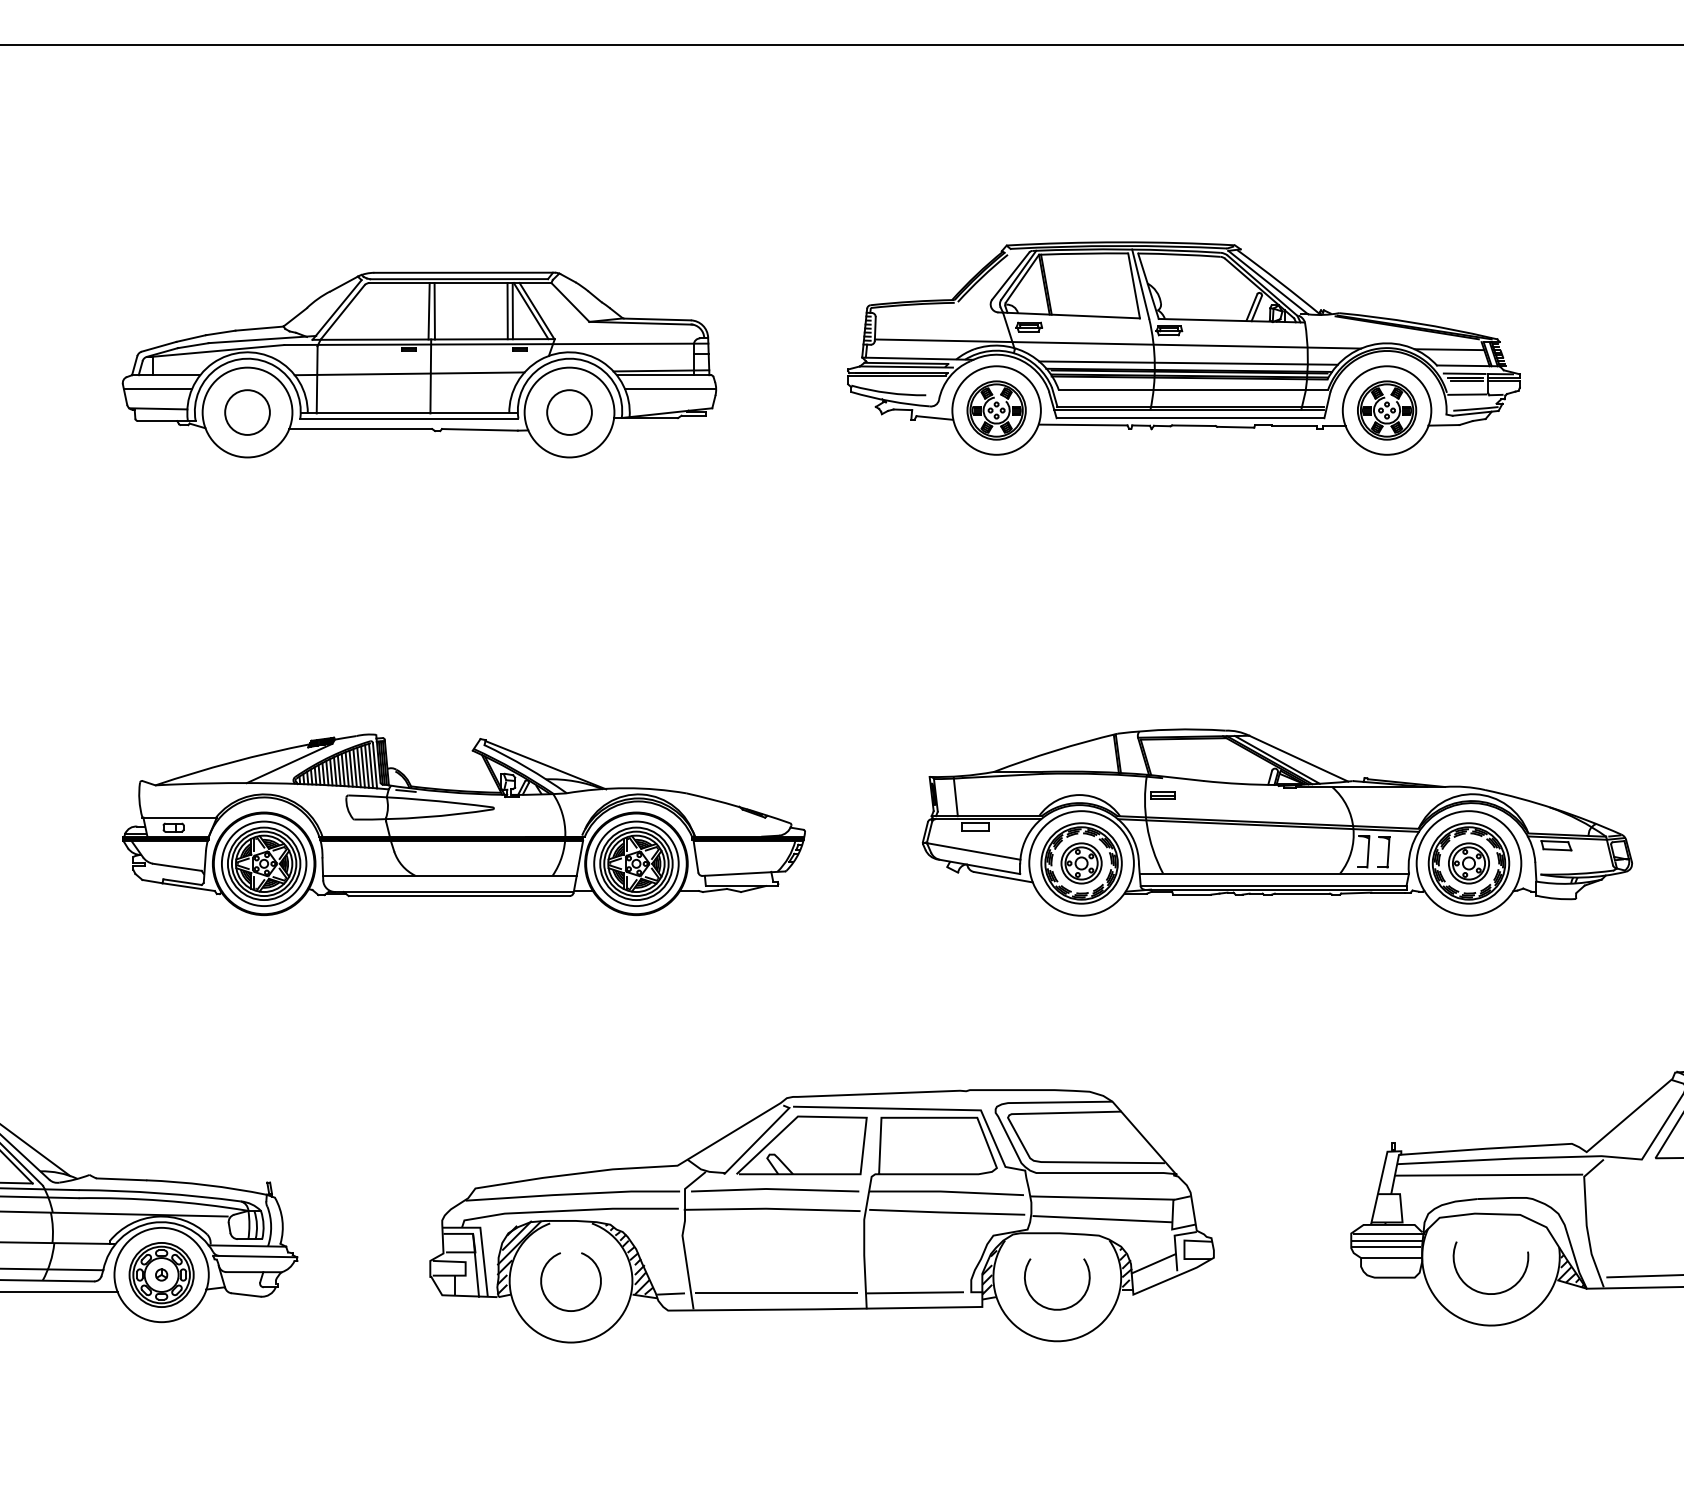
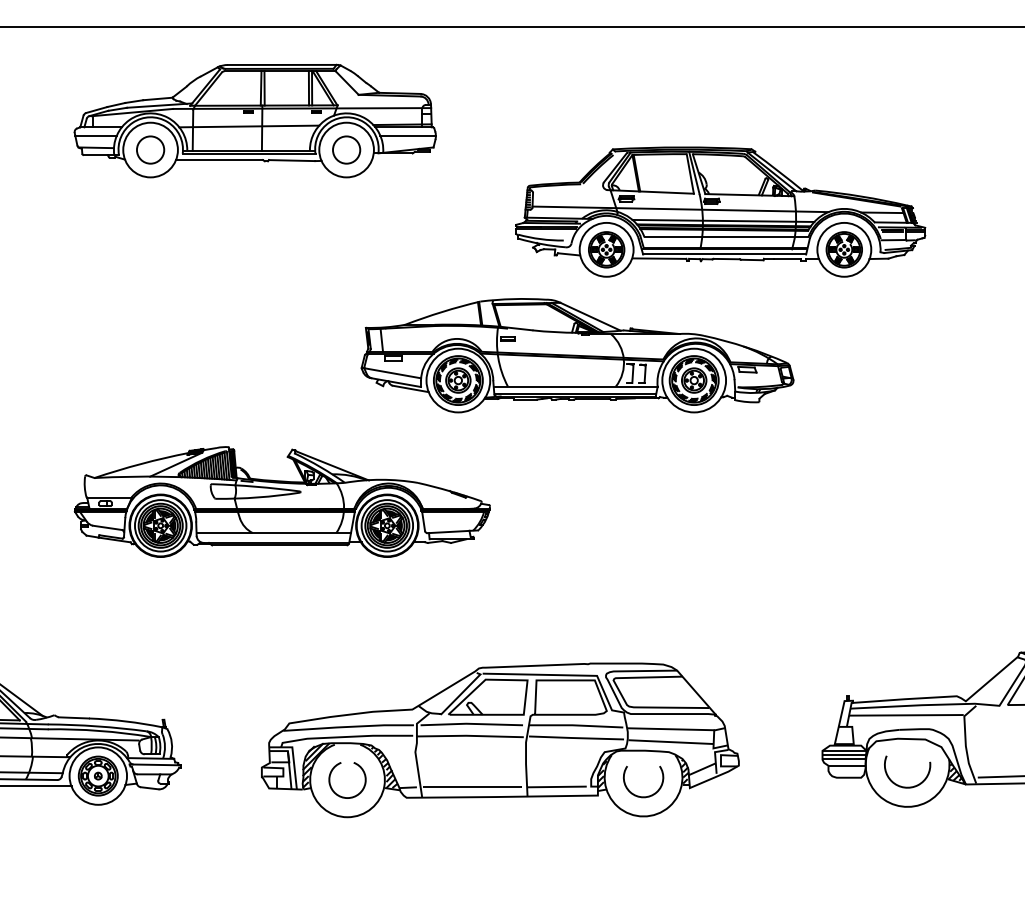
part: (418, 363) -> (254, 120), moved
part: (1277, 822) -> (577, 355), moved

